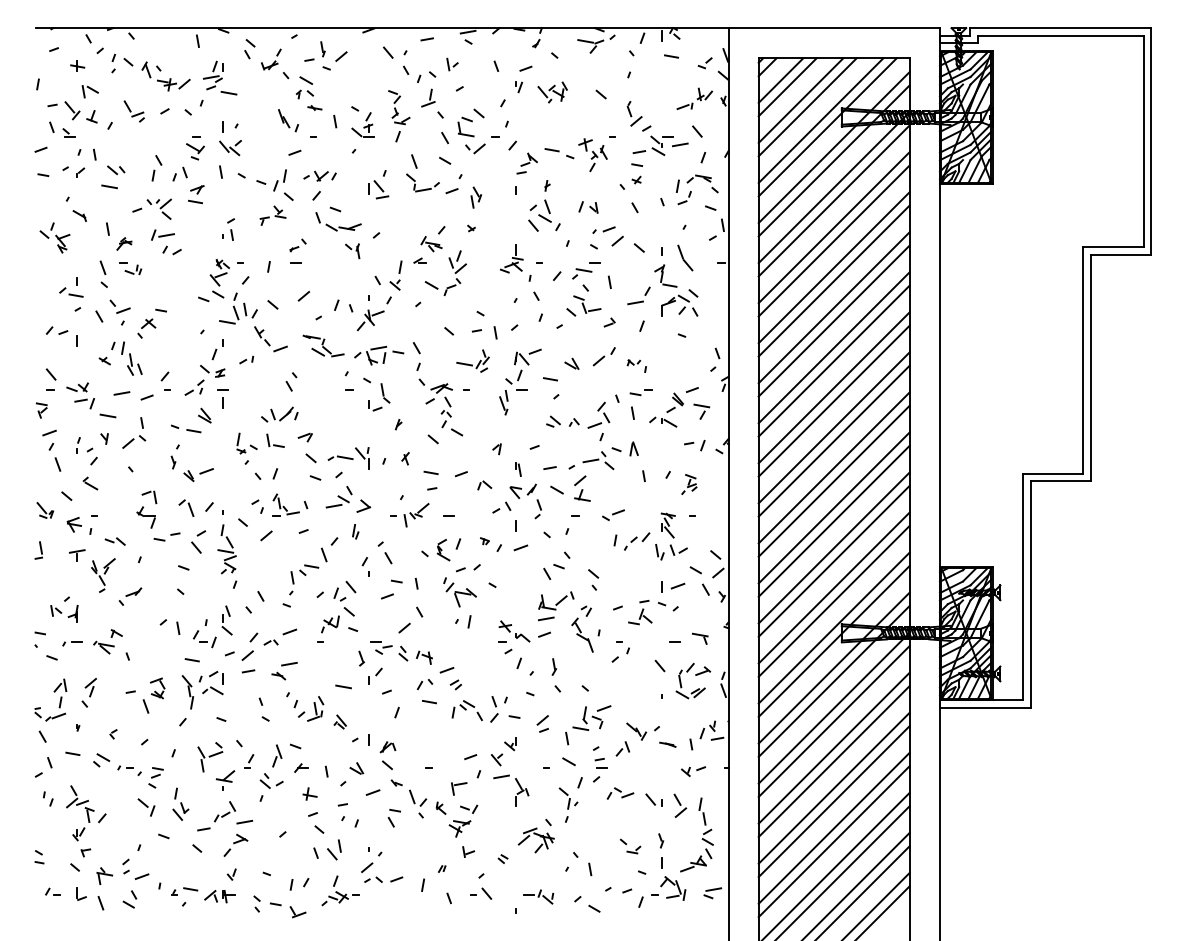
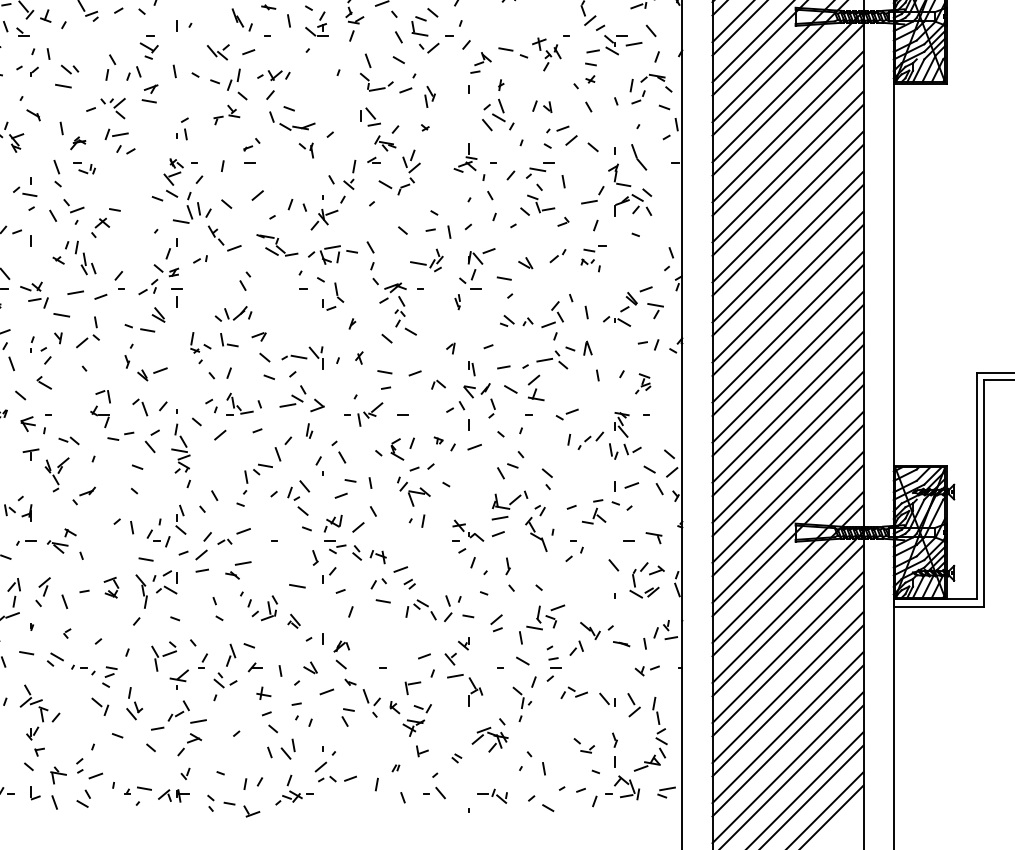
part: (230, 148) -> (218, 52), moved
part: (378, 189) -> (370, 116), moved
part: (603, 356) -> (557, 255), size x0.7
part: (640, 392) -> (594, 248), moved
part: (503, 402) -> (457, 301), size x0.6
part: (330, 624) -> (333, 523), moved
line: (145, 706) -> (64, 601), moved

